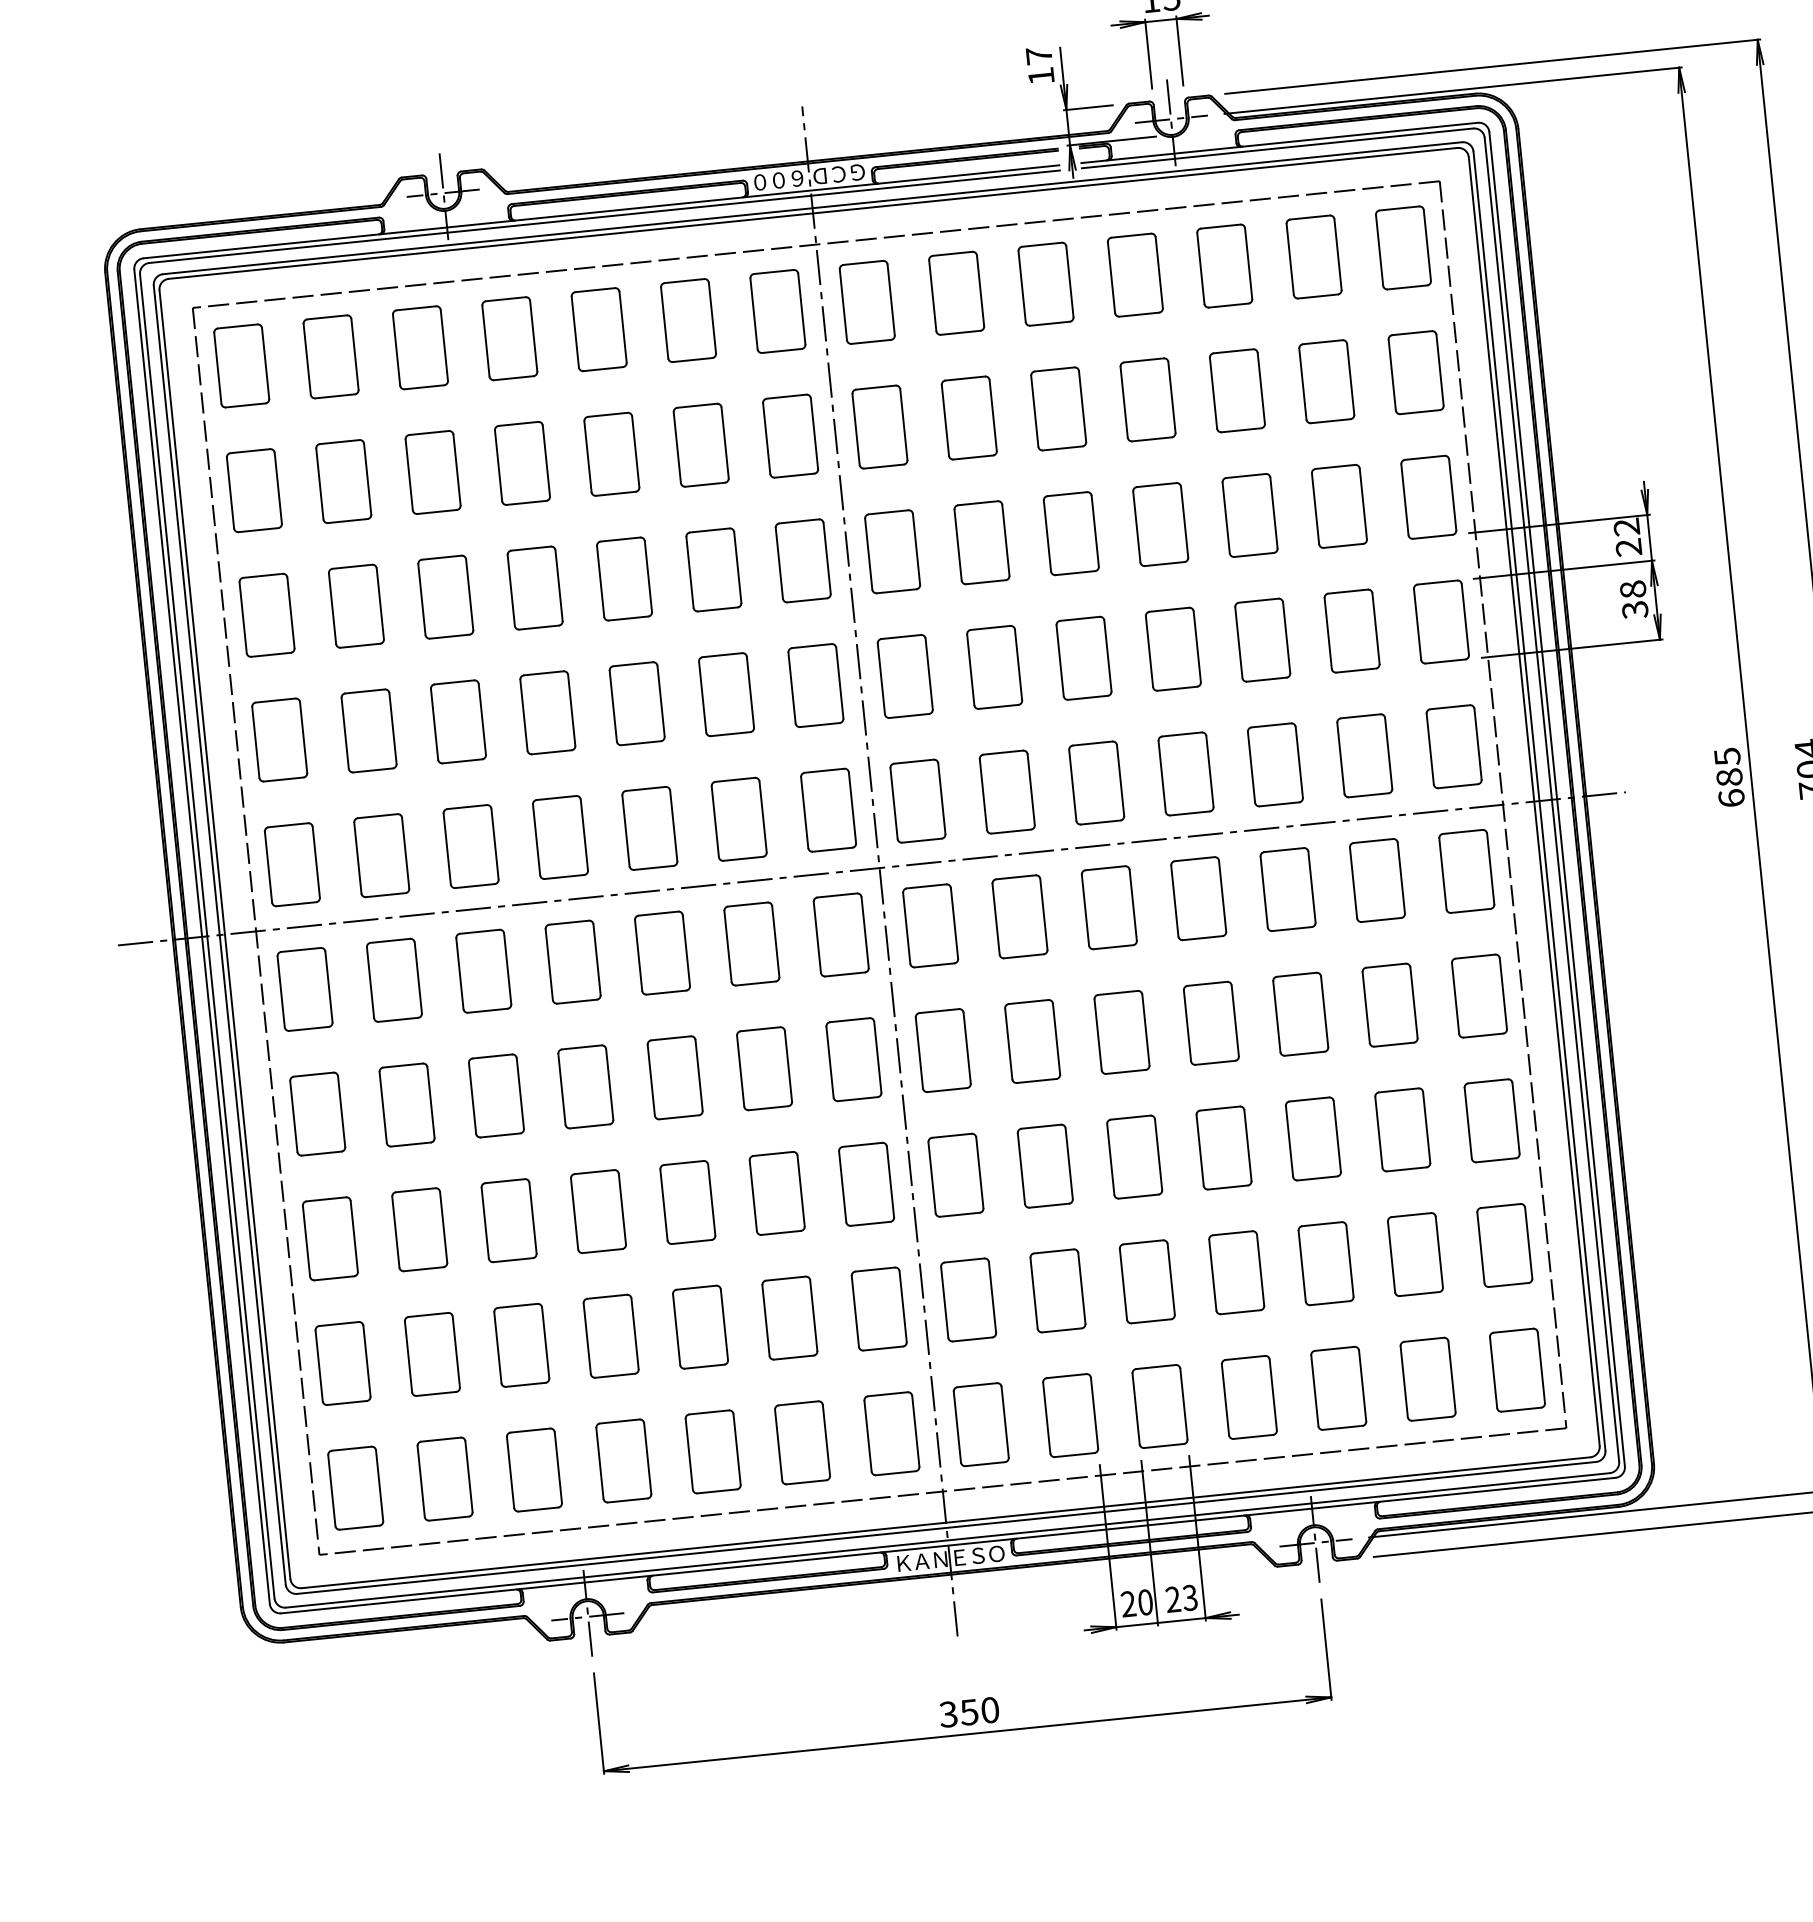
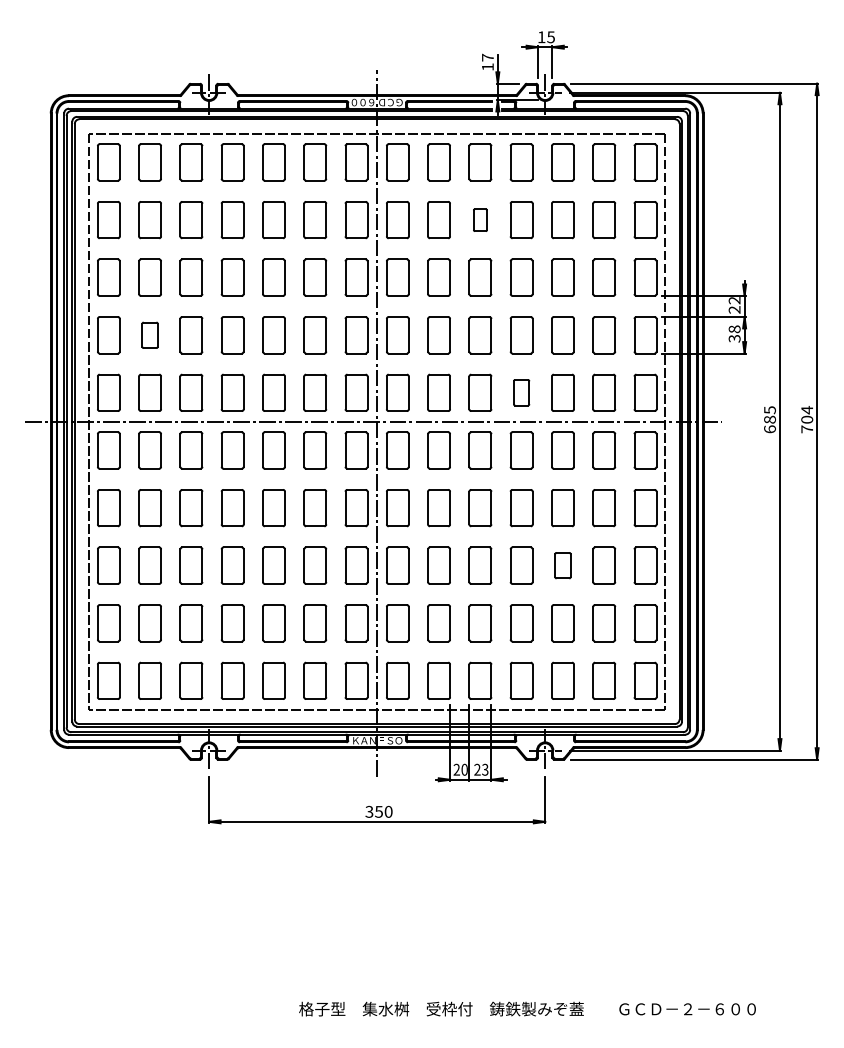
part: (1059, 409) -> (480, 220), size x0.6
part: (367, 731) -> (149, 335), size x0.7
part: (1185, 773) -> (521, 392), size x0.7
part: (1312, 1138) -> (562, 565), size x0.7

